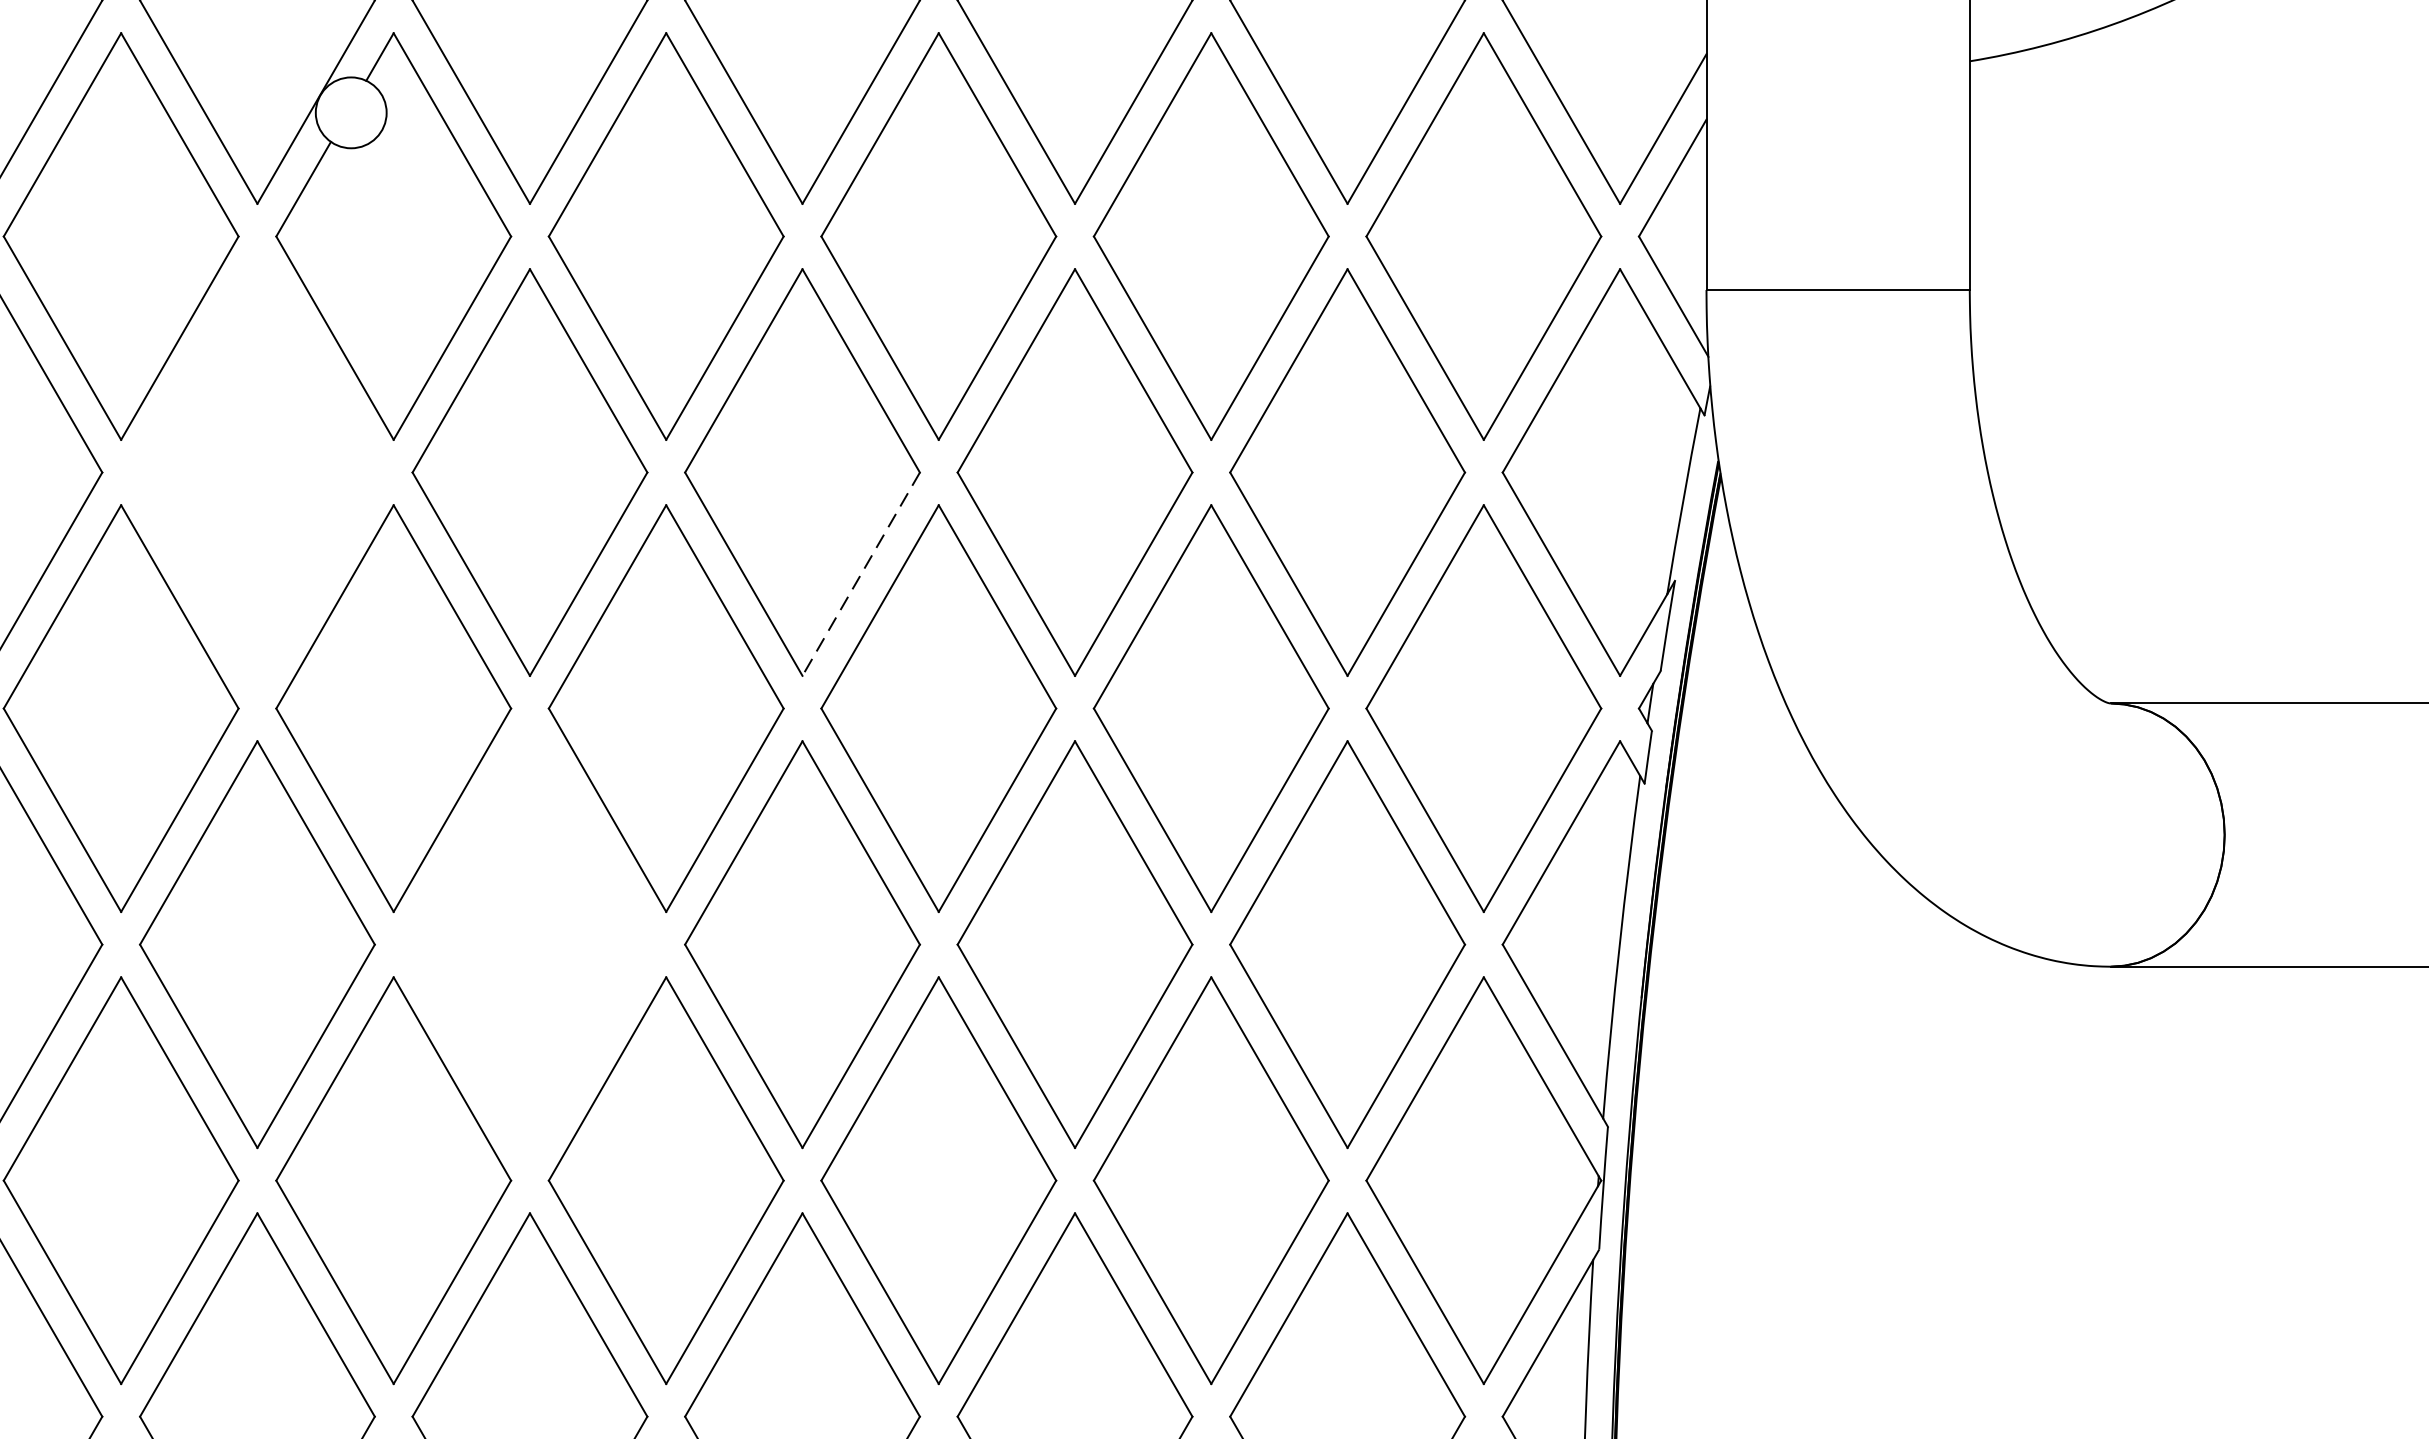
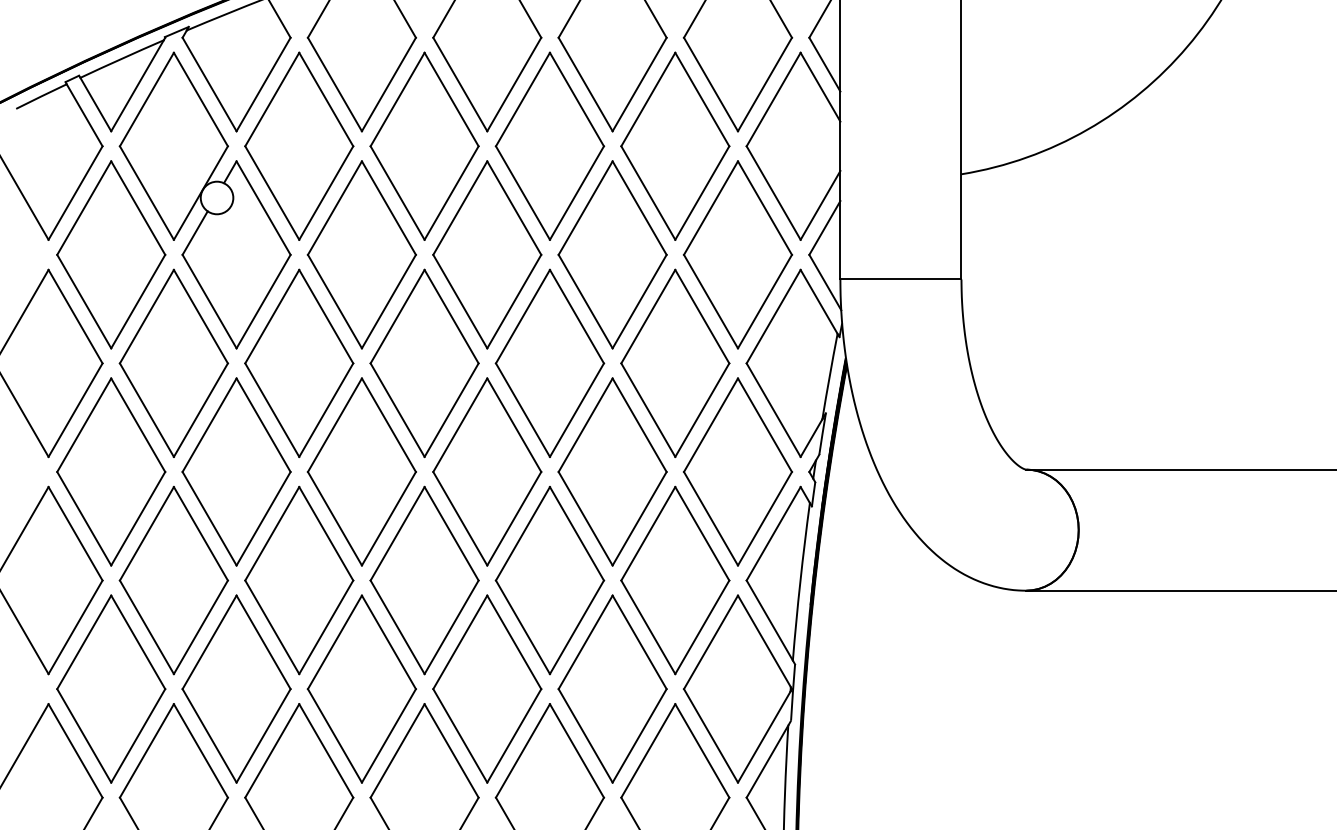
part: (256, 470) -> (173, 362), added
line: (860, 574) -> (451, 410), dashed -> solid
part: (530, 944) -> (299, 580), added

